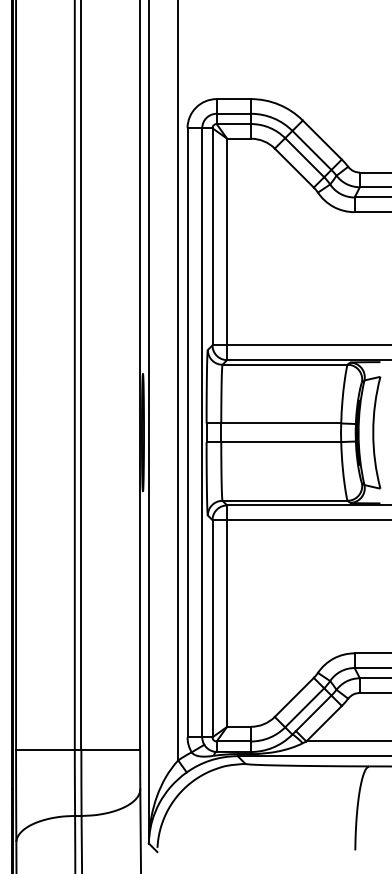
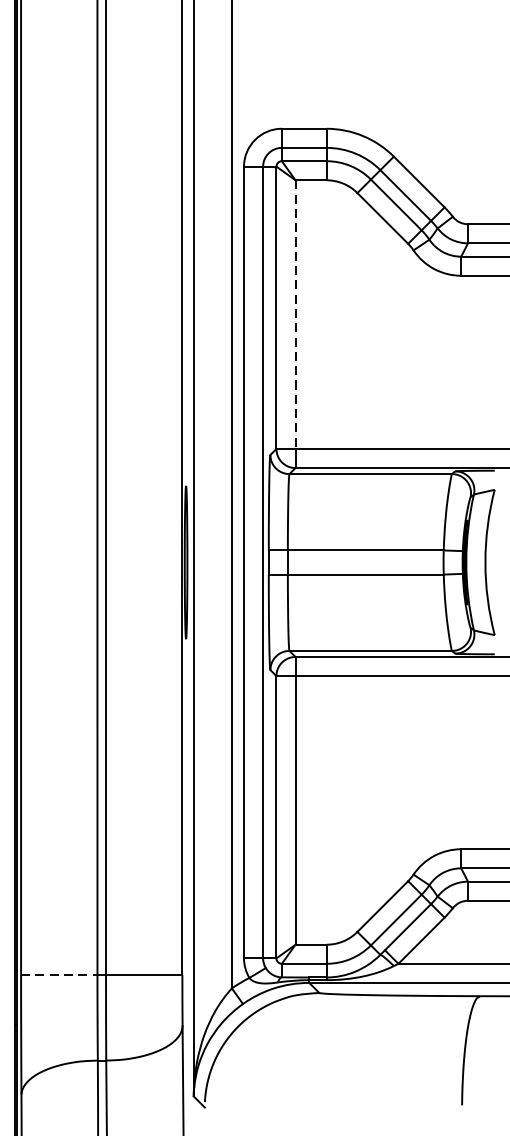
line: (227, 242) -> (295, 315), solid -> dashed
line: (45, 749) -> (59, 974), solid -> dashed

